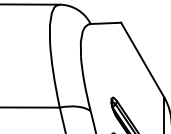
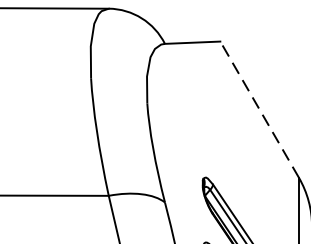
line: (142, 59) -> (259, 108), solid -> dashed

